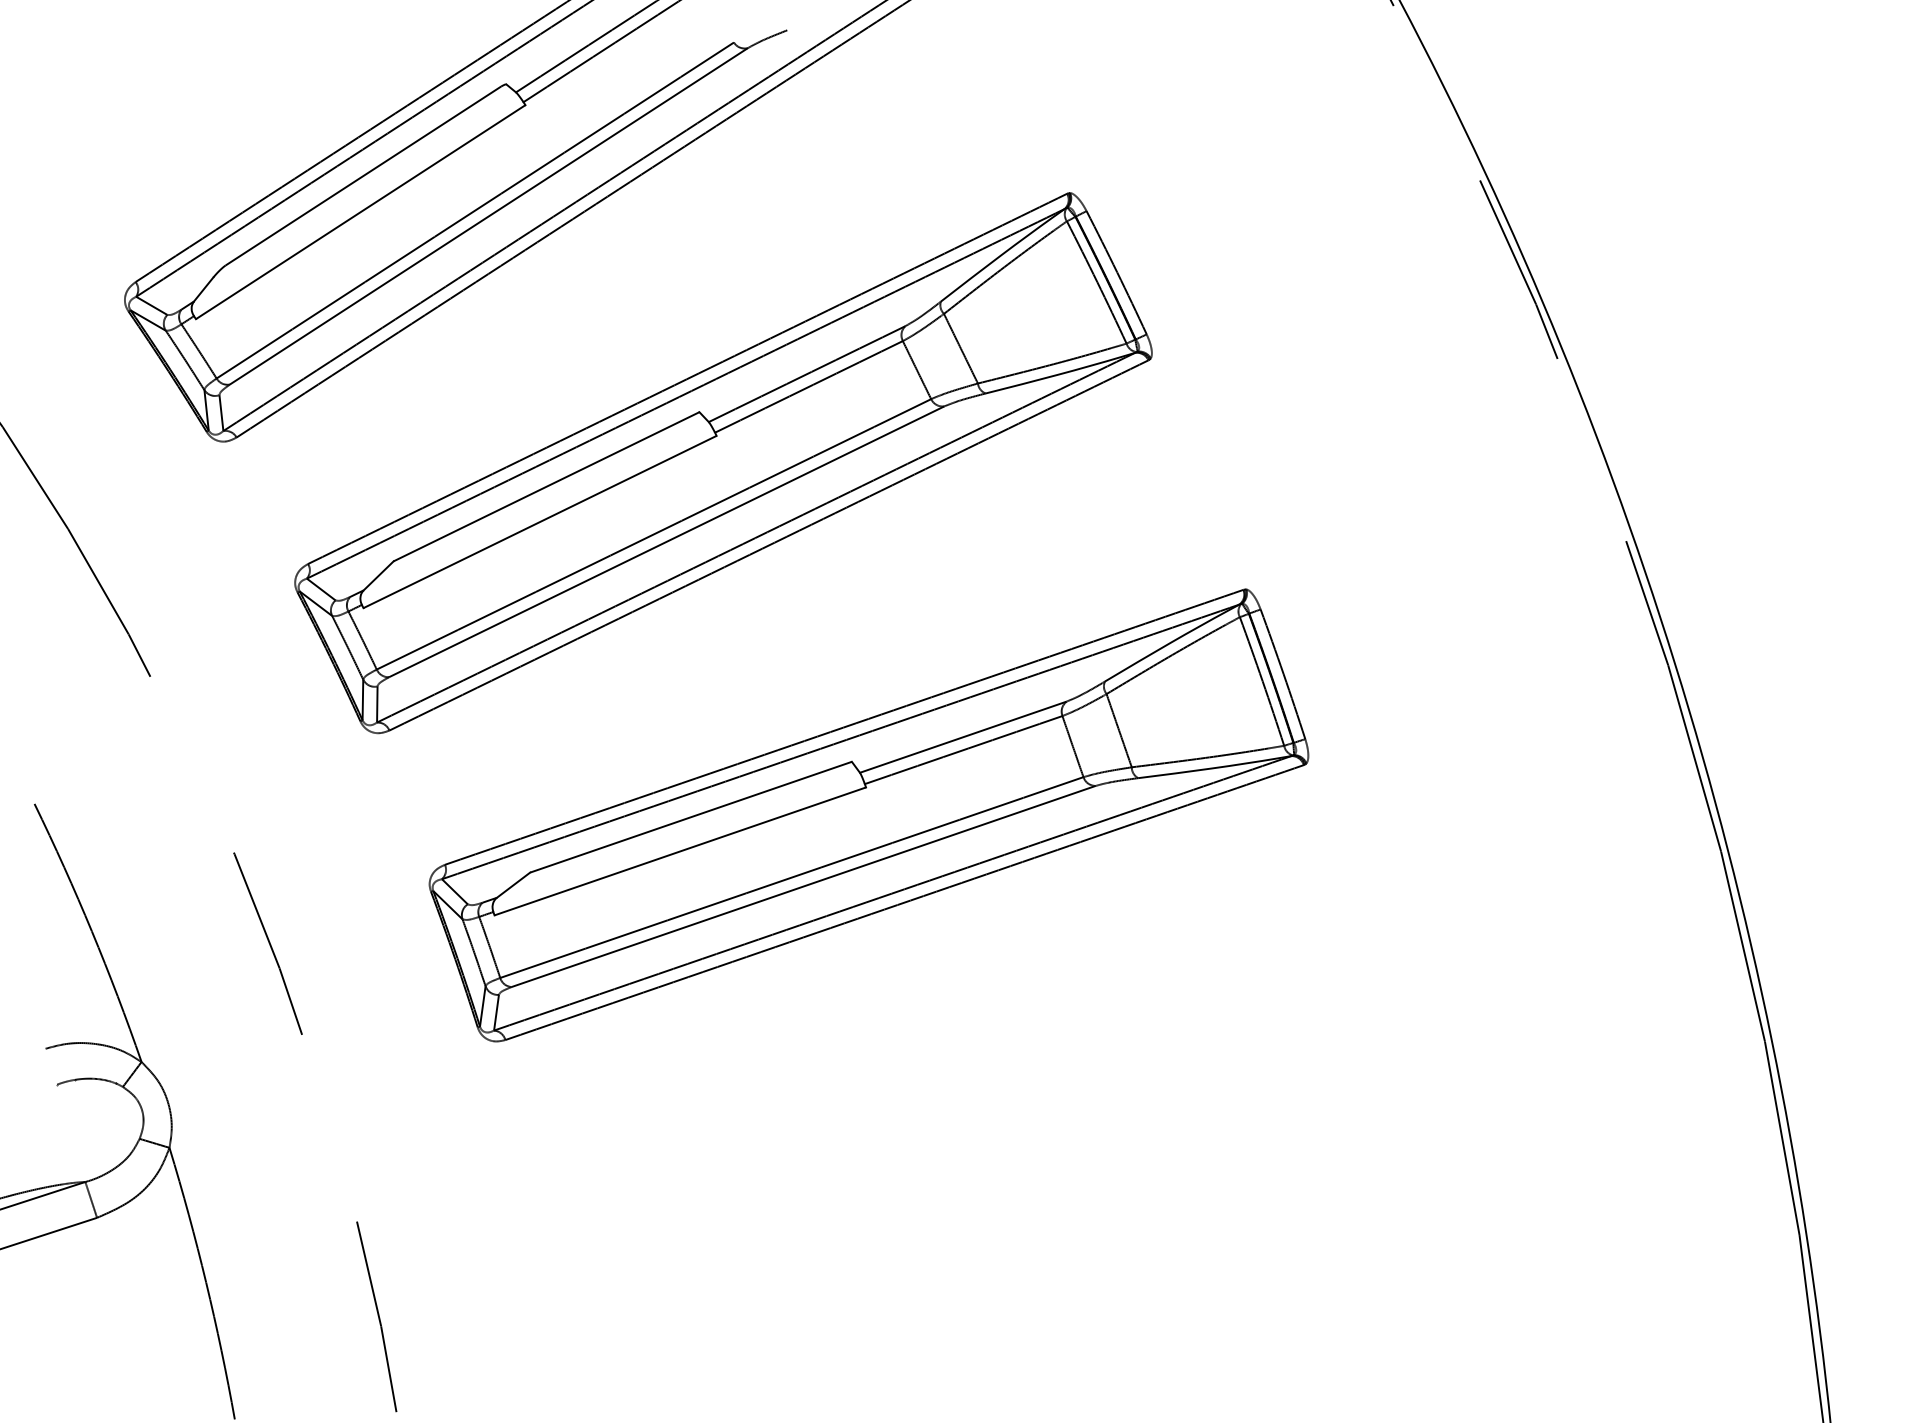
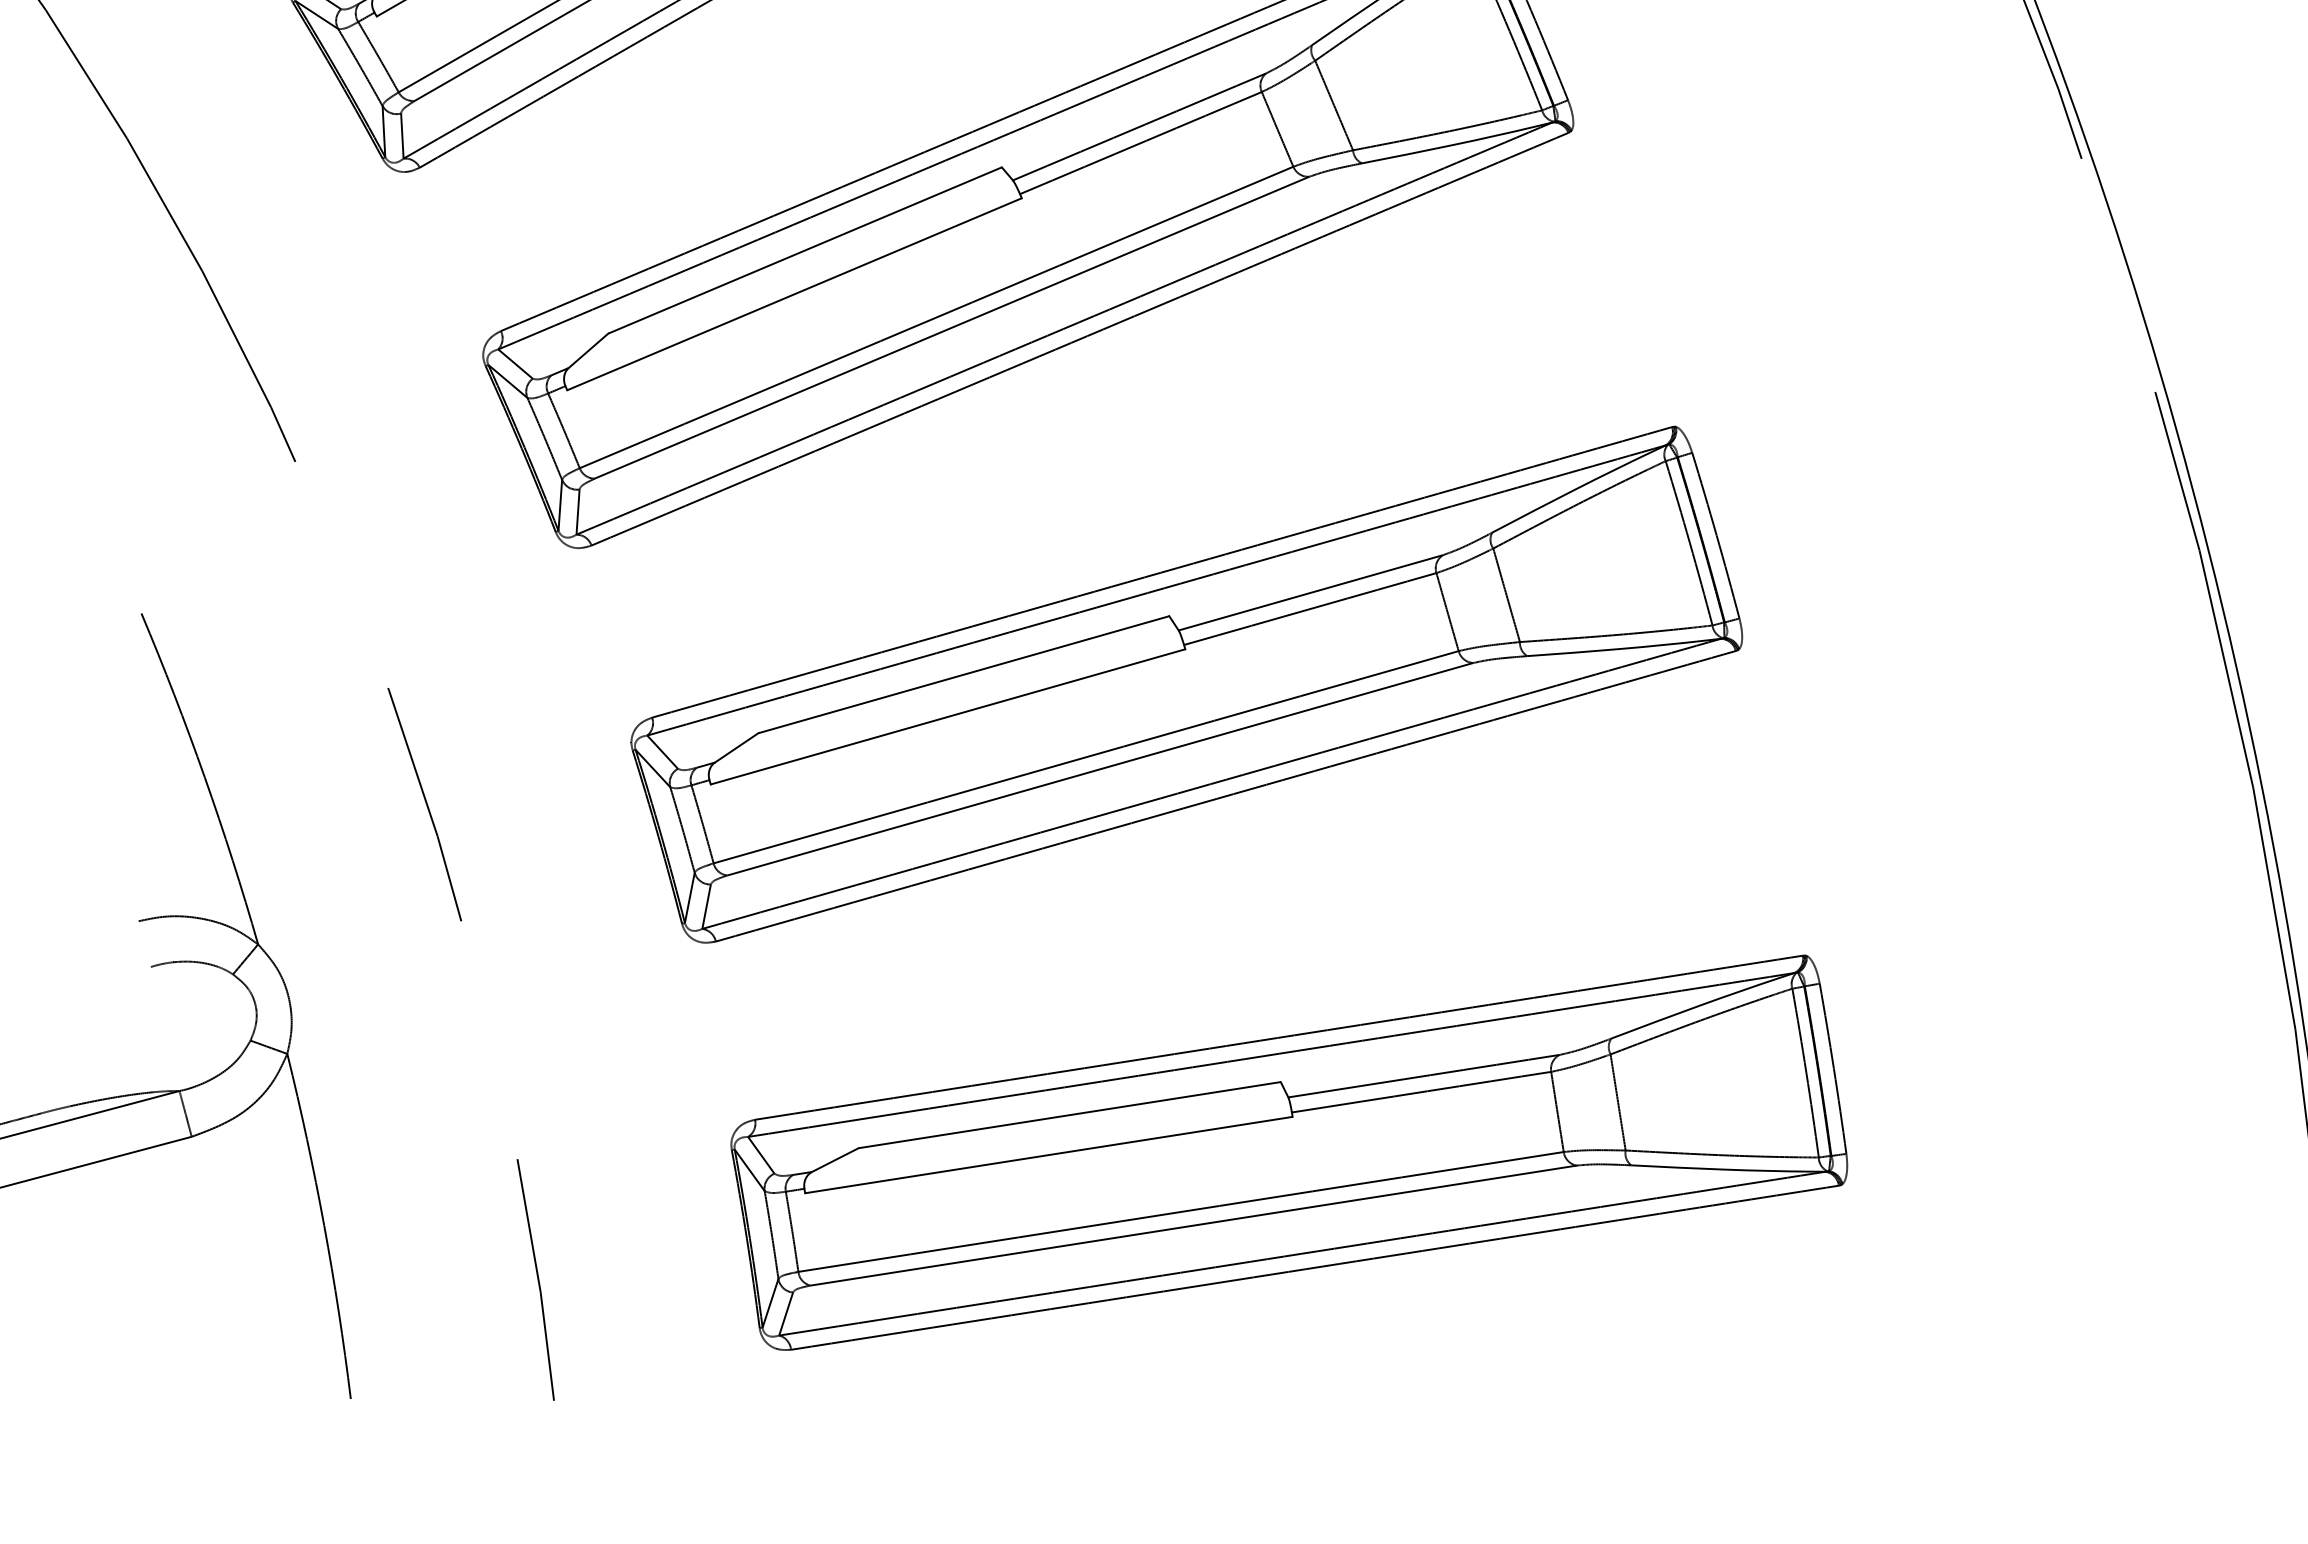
part: (970, 1182) -> (1289, 1151), added

